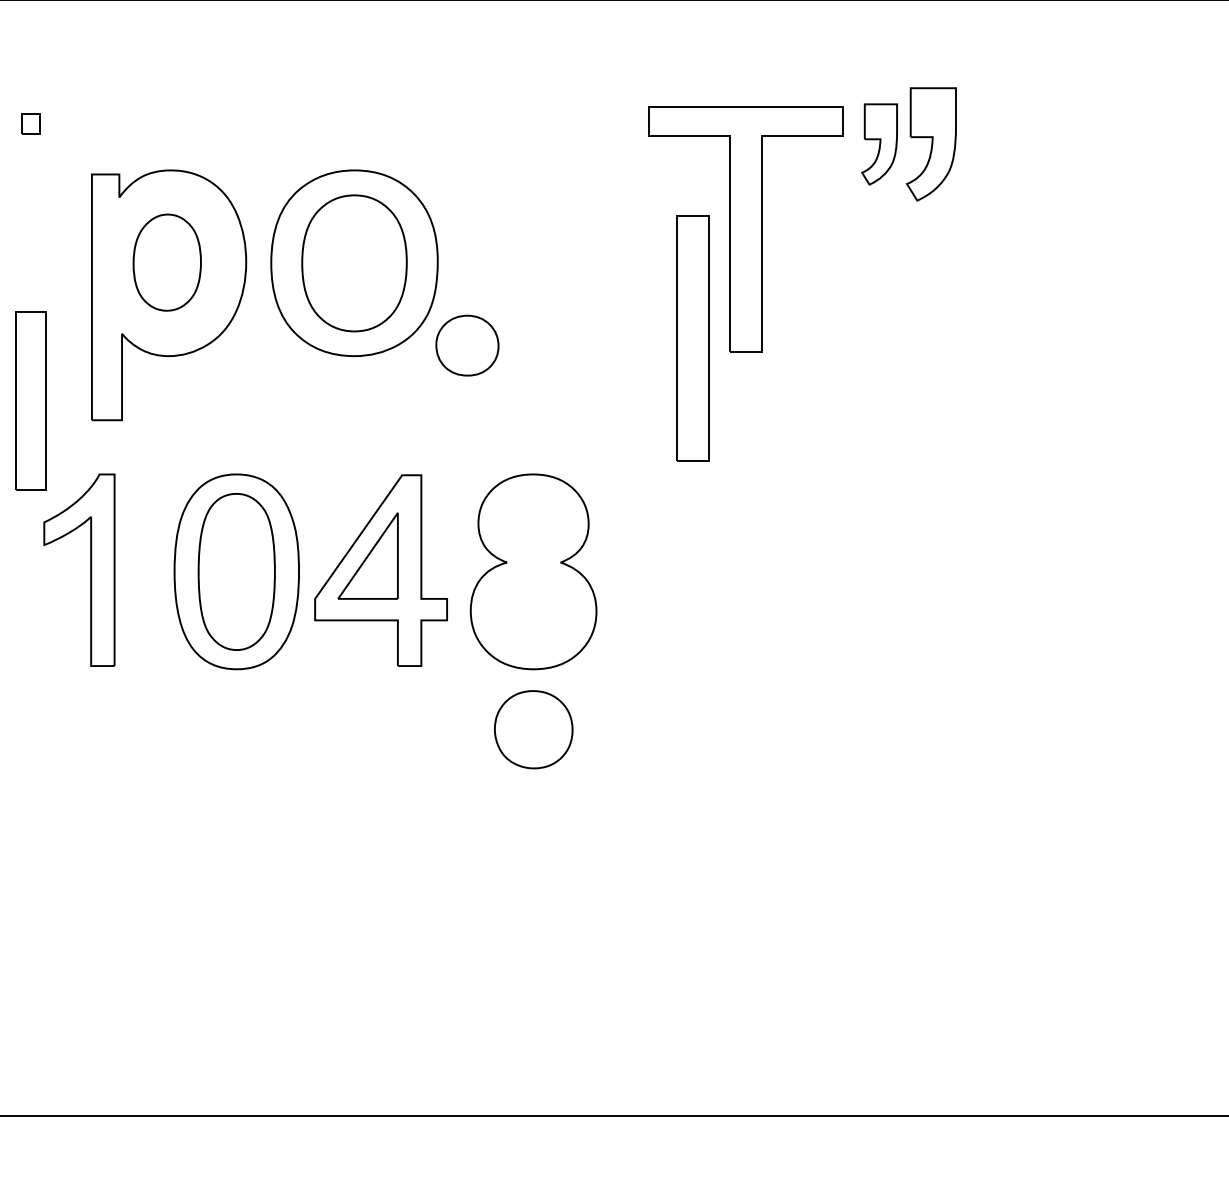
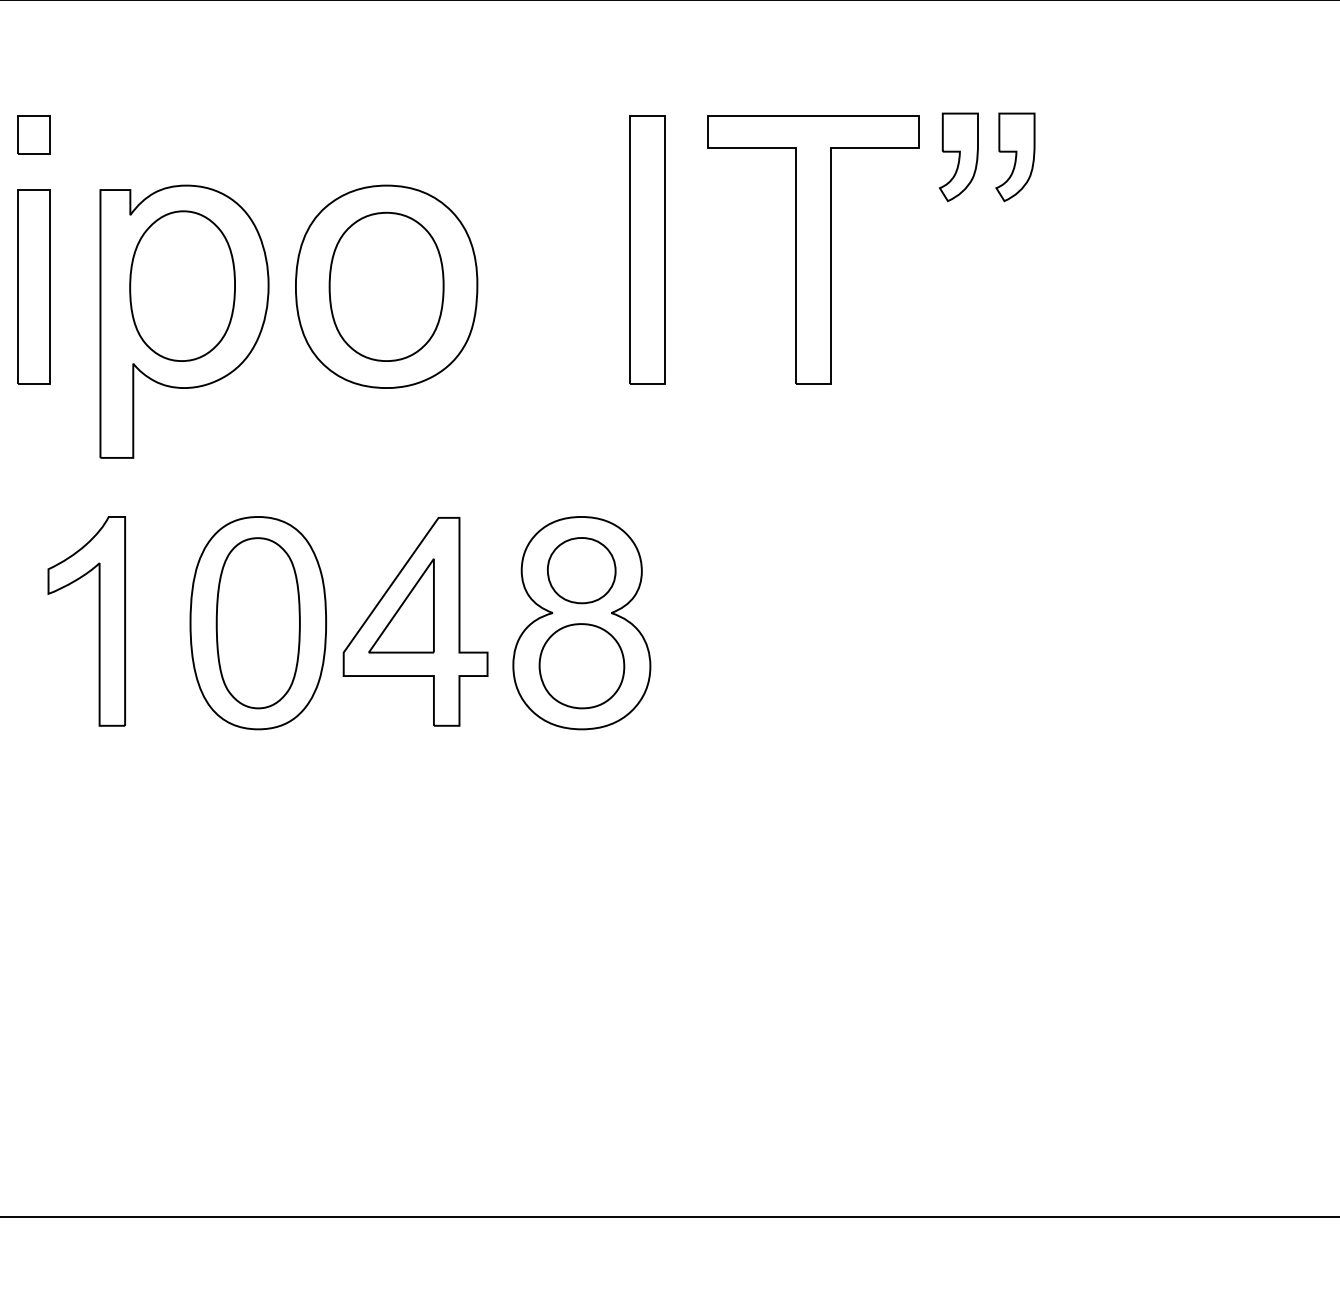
part: (30, 123) -> (33, 134), size x1.67
part: (931, 144) -> (1015, 157), size x0.71
part: (167, 262) -> (182, 285), size x1.43
part: (692, 338) -> (647, 249), moved
part: (467, 345) -> (581, 570), moved
part: (30, 400) -> (33, 286), moved
part: (533, 729) -> (581, 666), moved

